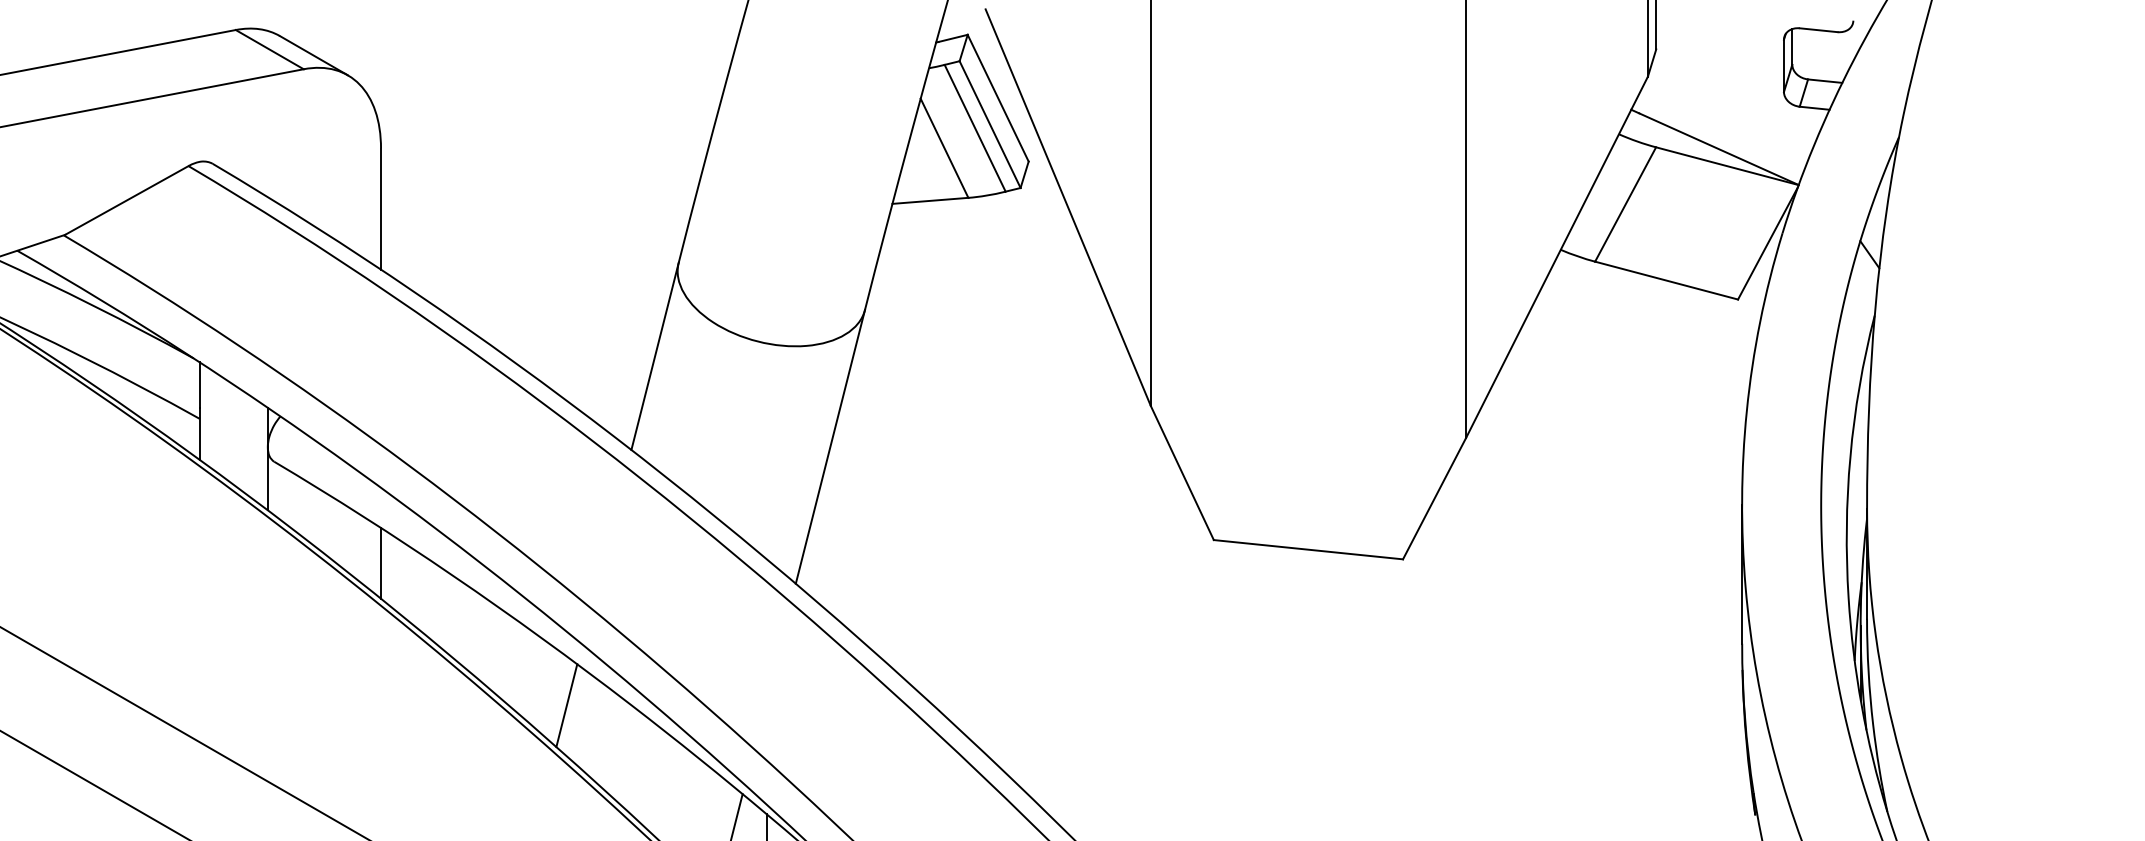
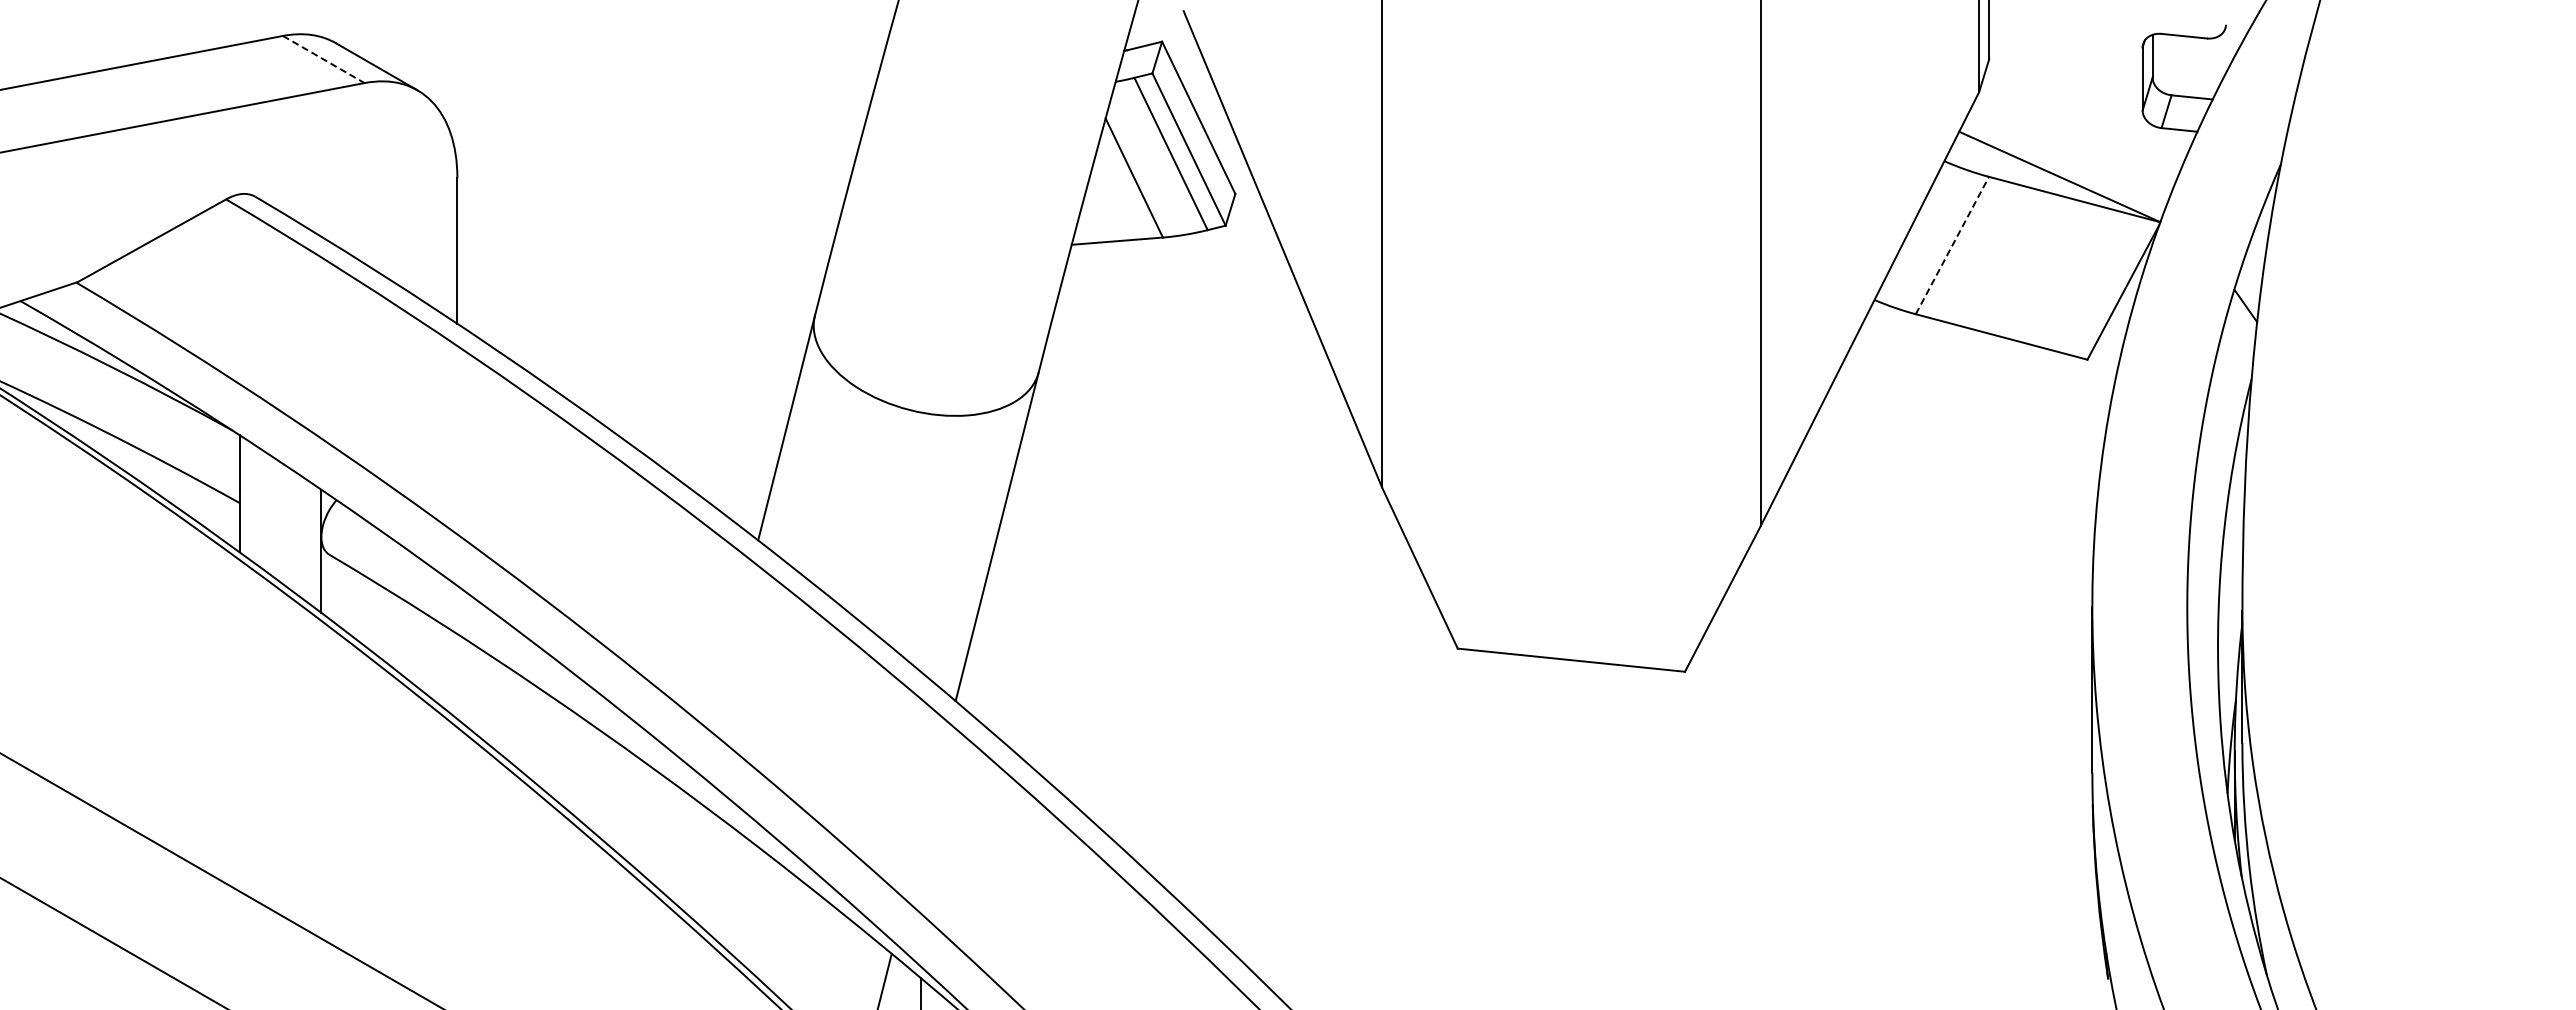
line: (270, 49) -> (324, 59), solid -> dashed
line: (1625, 204) -> (1952, 245), solid -> dashed
line: (381, 563) -> (457, 676), removed
line: (566, 705) -> (680, 847), removed

